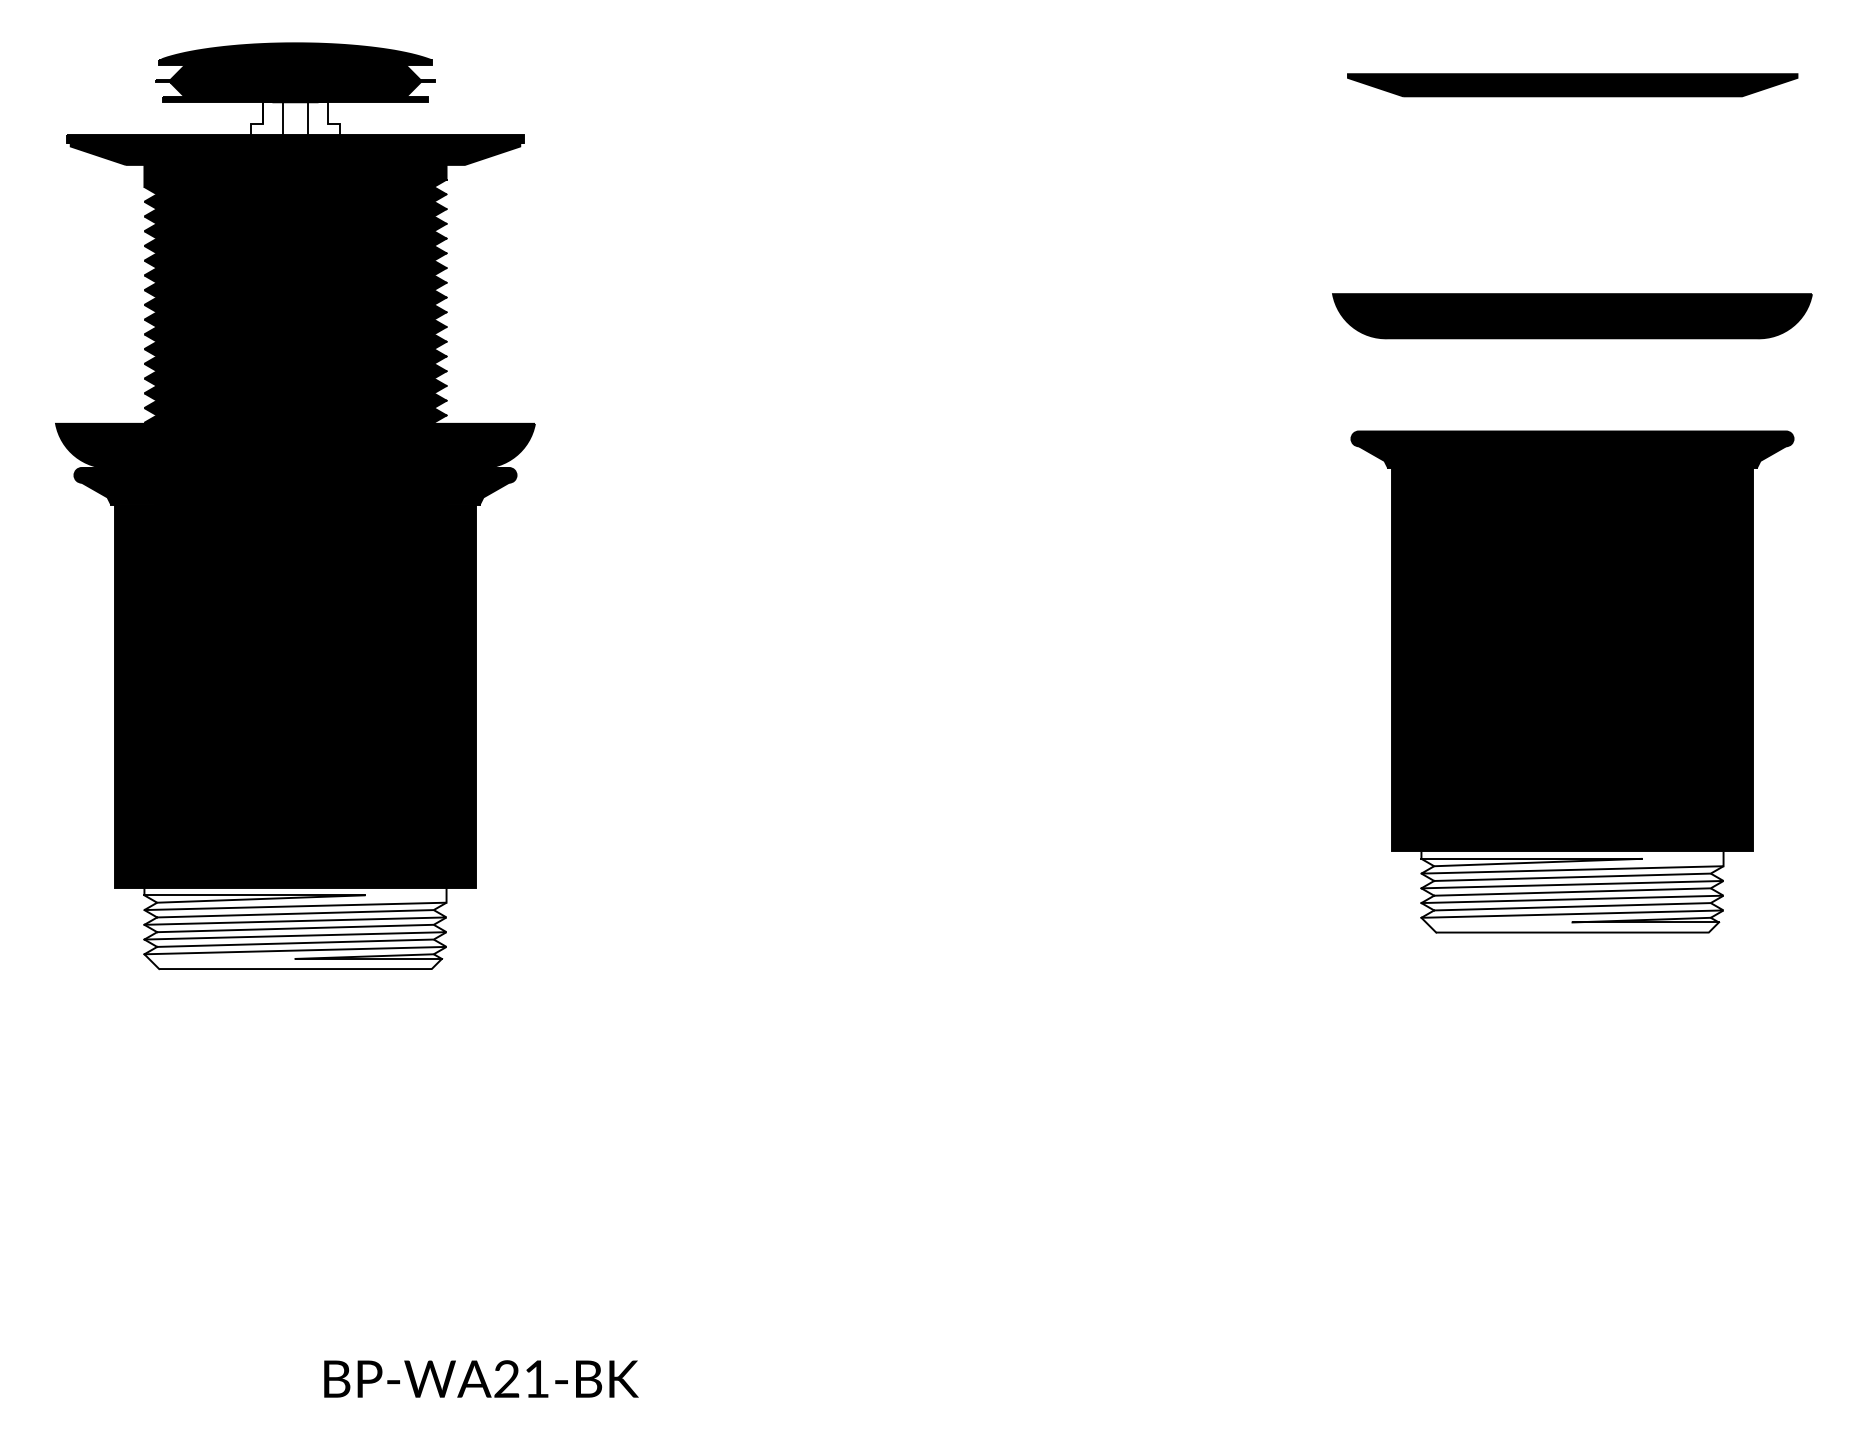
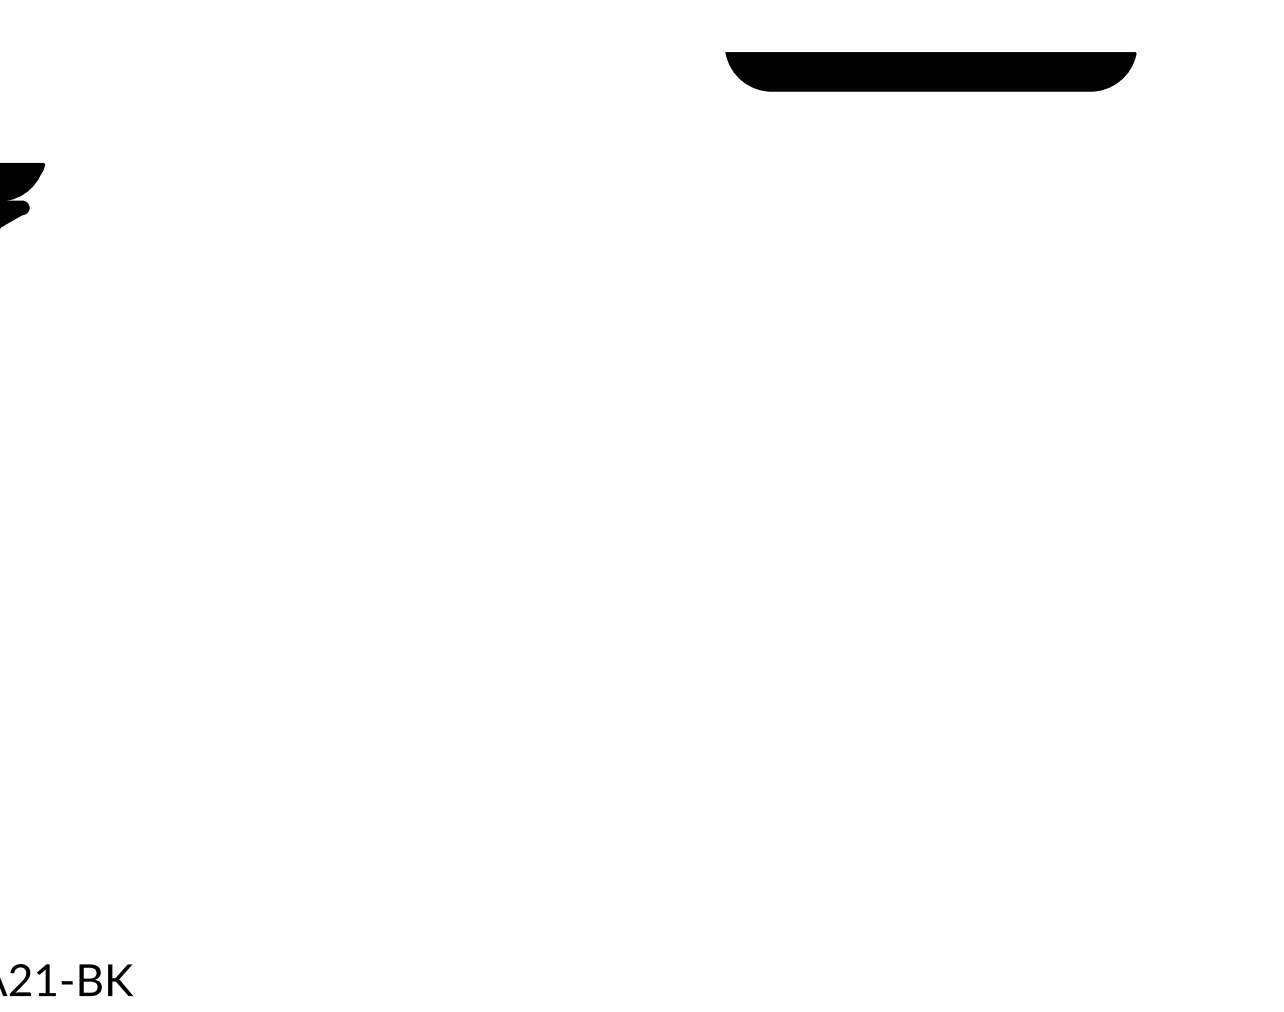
part: (1572, 681) -> (931, 384), removed

